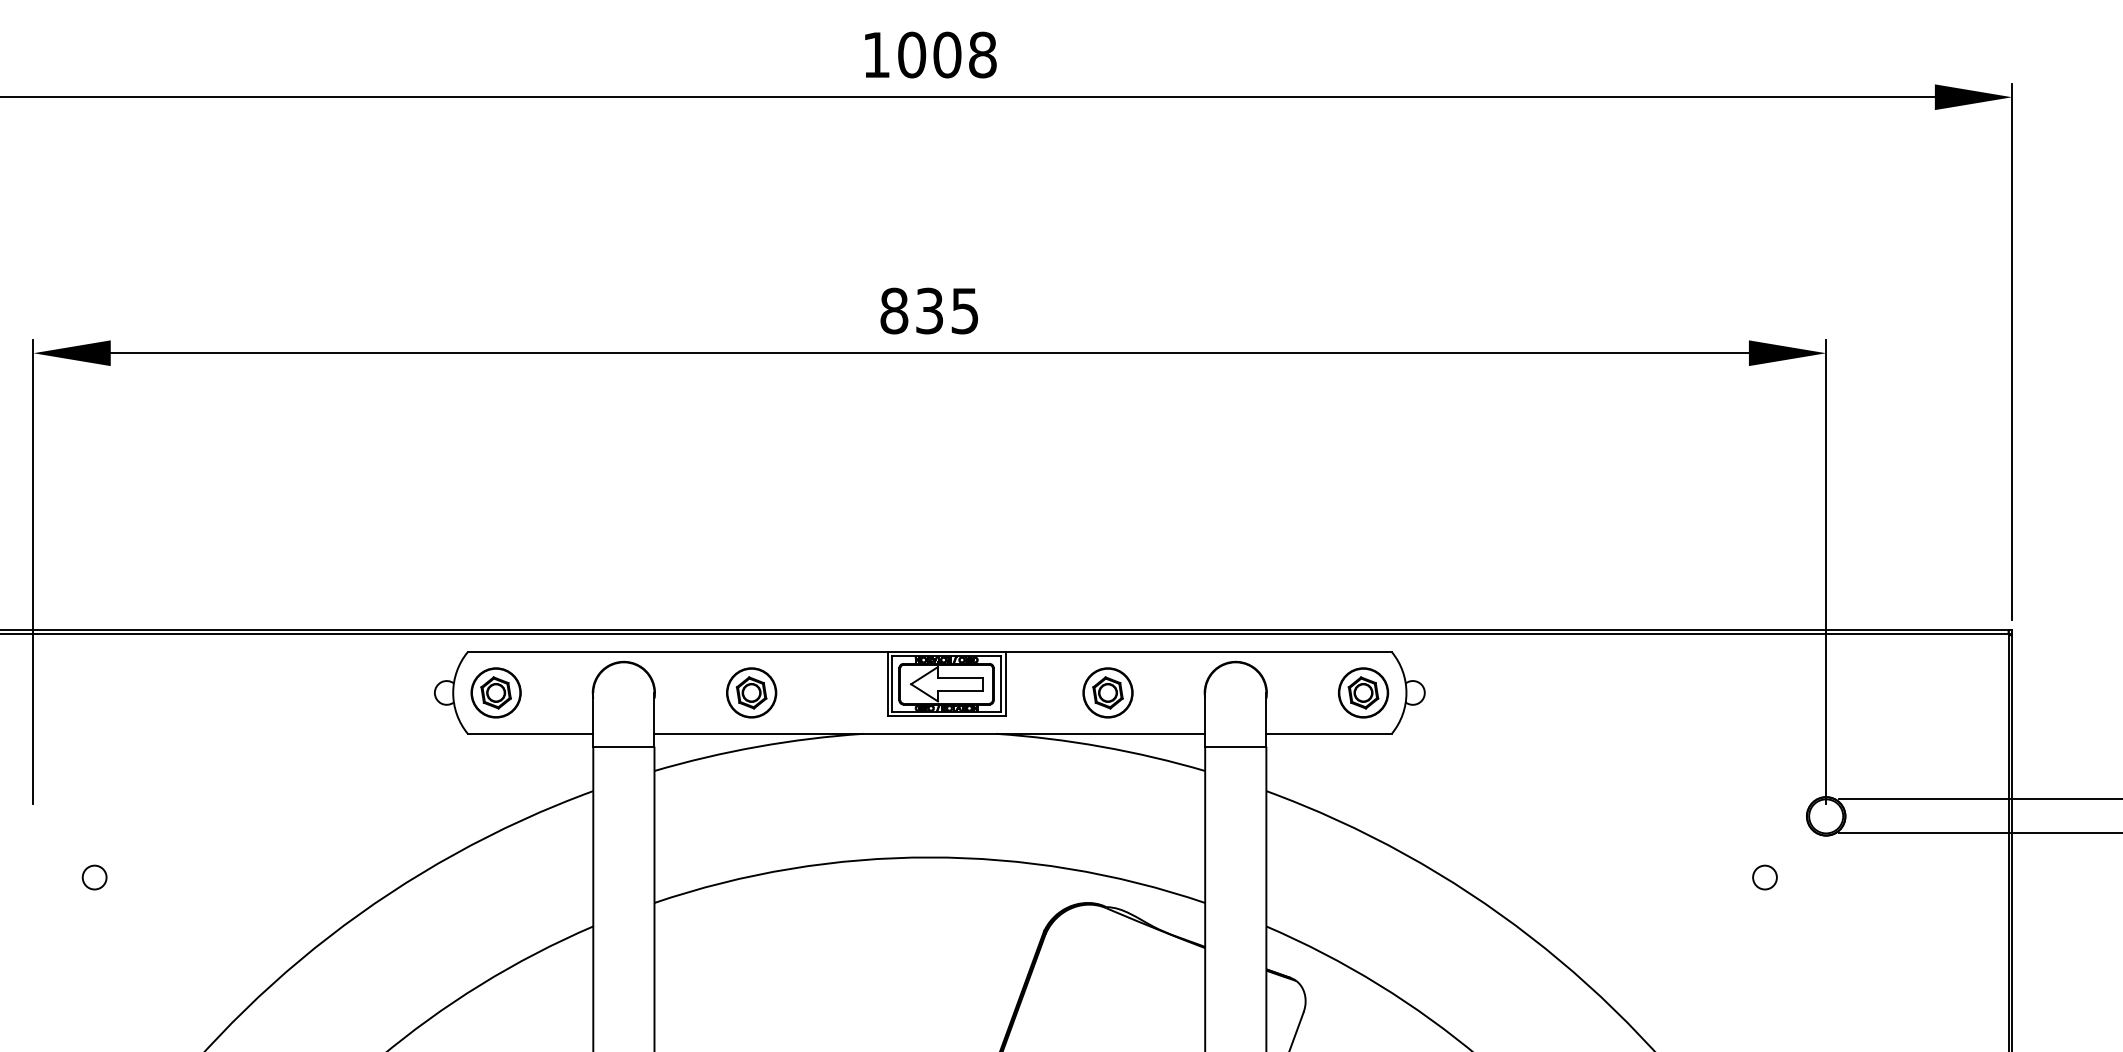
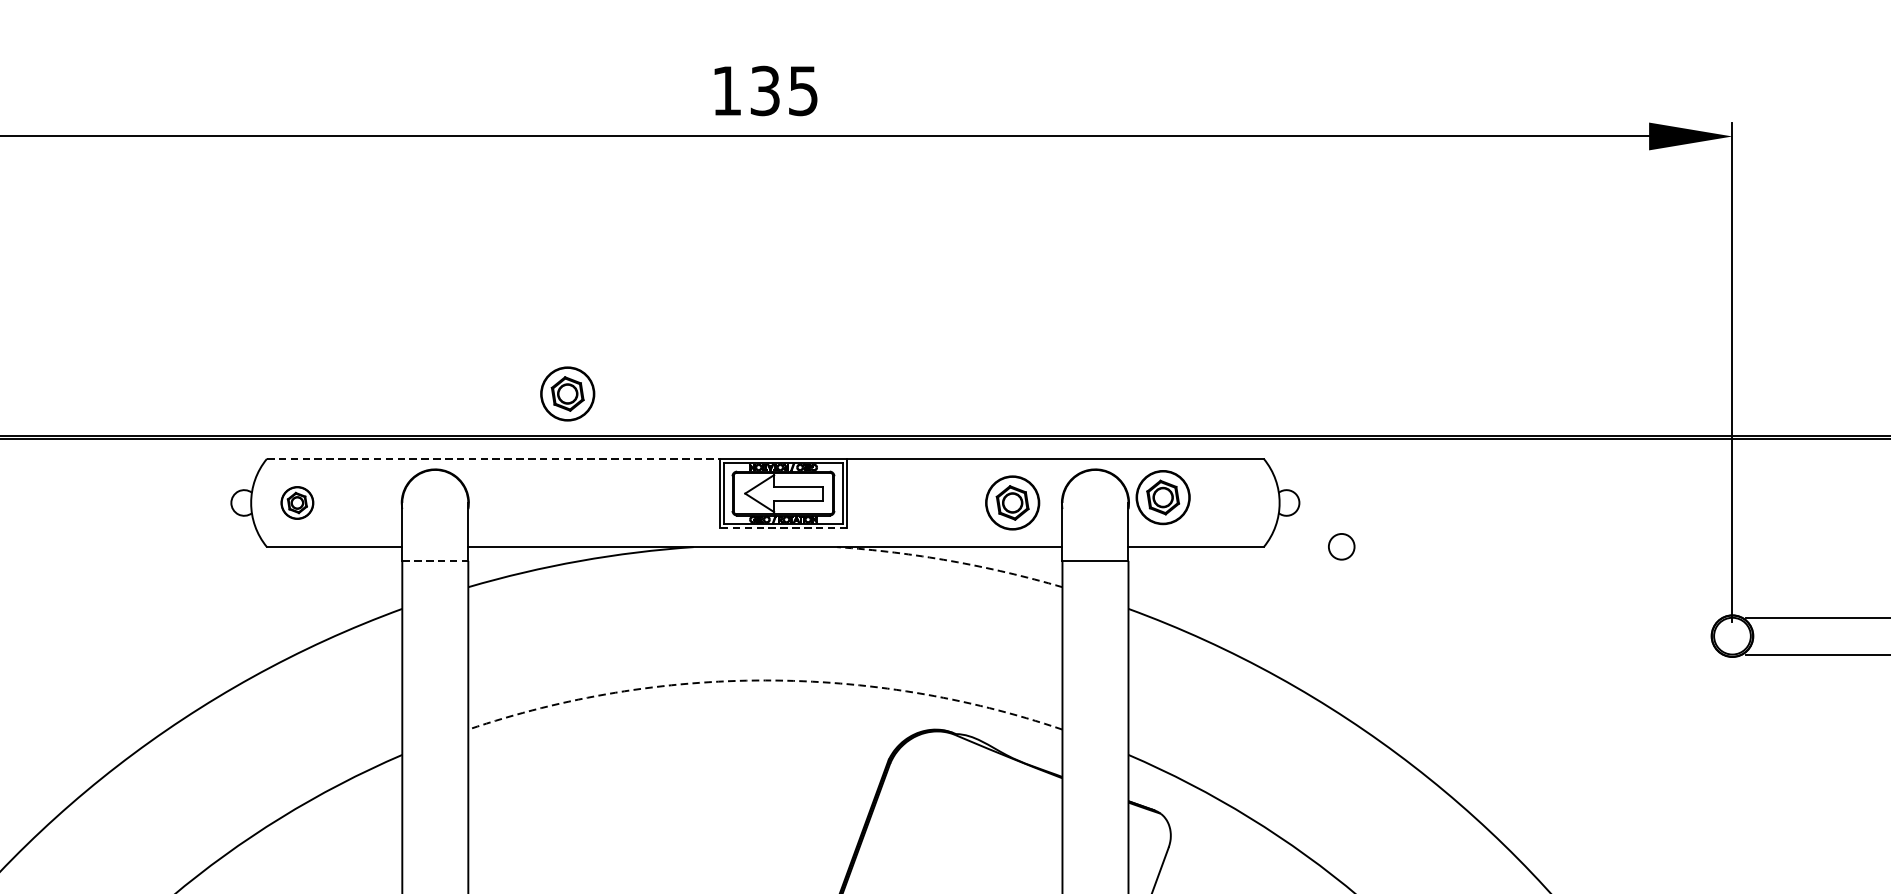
text: (894, 310) -> (727, 90), 835 -> 135
line: (677, 652) -> (493, 459), solid -> dashed
part: (495, 692) -> (296, 502), size x0.6
part: (751, 692) -> (567, 393), moved
part: (1107, 692) -> (1012, 502), moved
part: (1363, 692) -> (1163, 497), moved
line: (946, 716) -> (783, 528), solid -> dashed
line: (623, 746) -> (434, 560), solid -> dashed
arc: (1101, 746) -> (950, 560), solid -> dashed
arc: (929, 857) -> (765, 680), solid -> dashed
circle: (1764, 877) -> (1341, 546), moved

